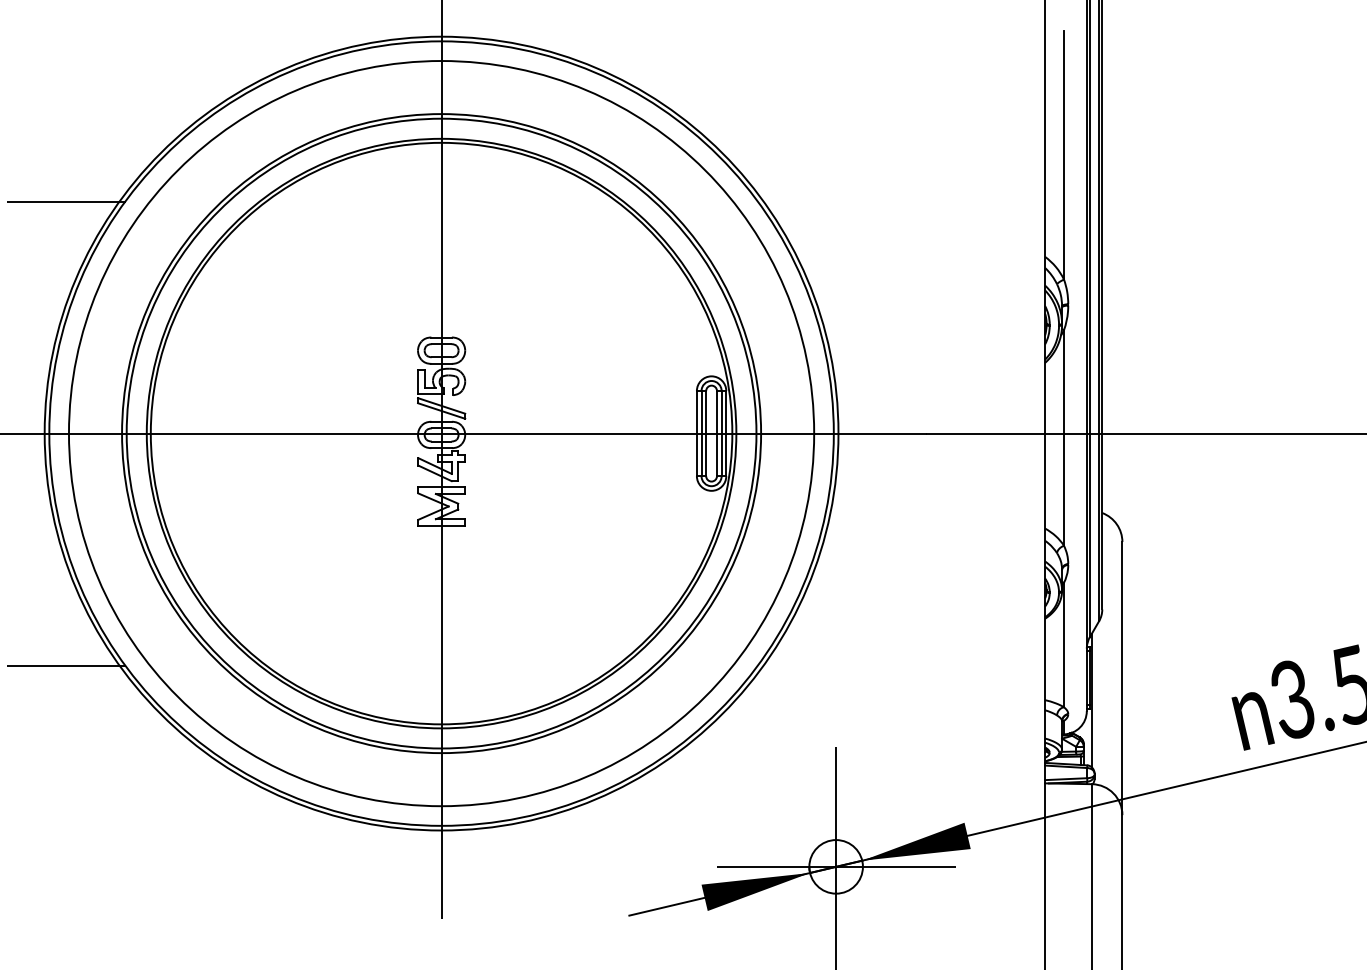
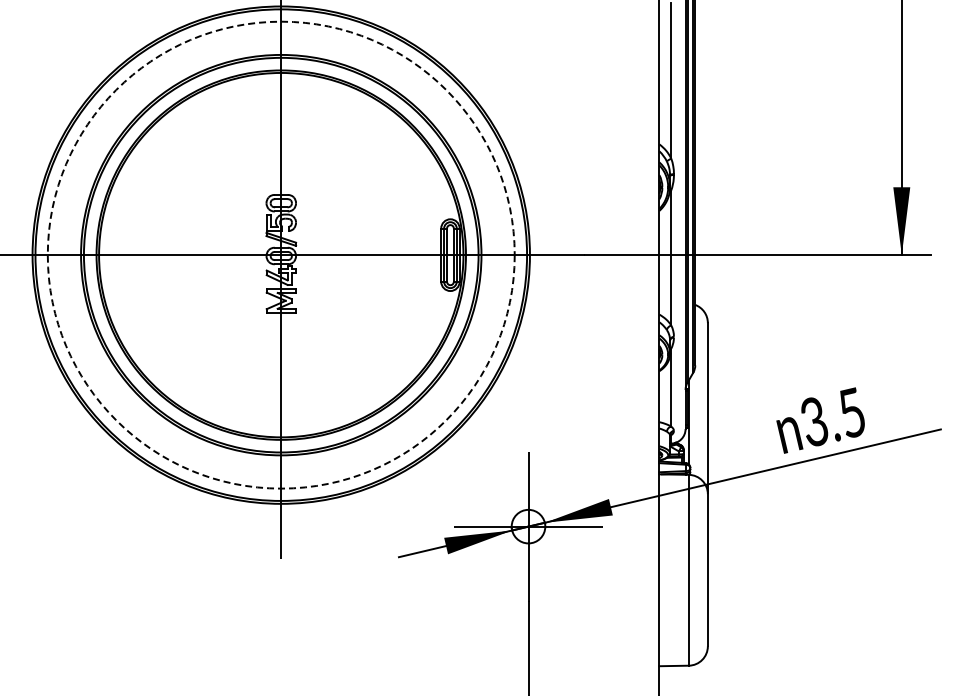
line: (65, 201) -> (45, 109), removed
circle: (440, 432) -> (280, 254), solid -> dashed
line: (65, 665) -> (45, 400), removed

